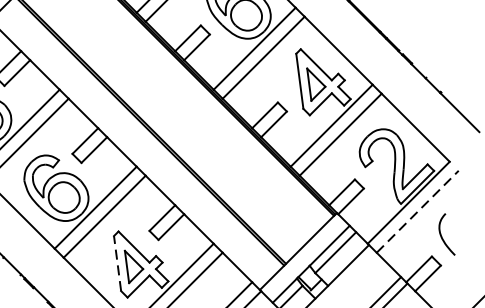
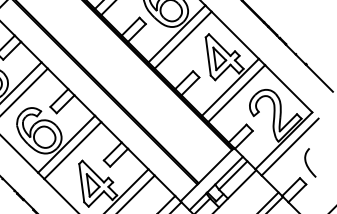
line: (418, 210) -> (290, 146), dashed -> solid
line: (117, 262) -> (81, 182), dashed -> solid

